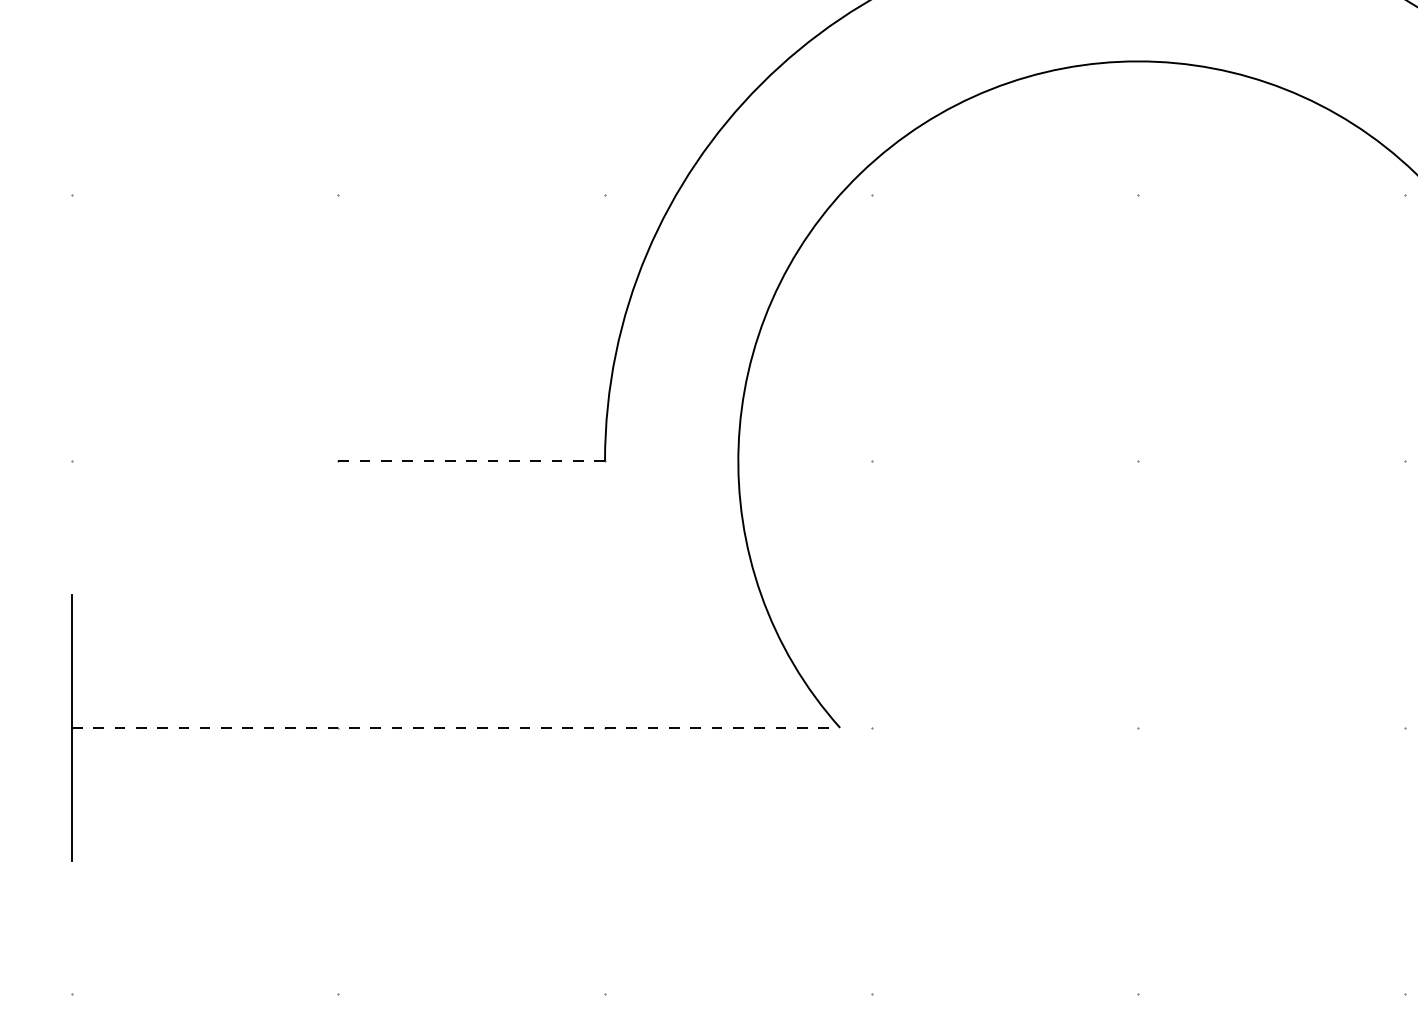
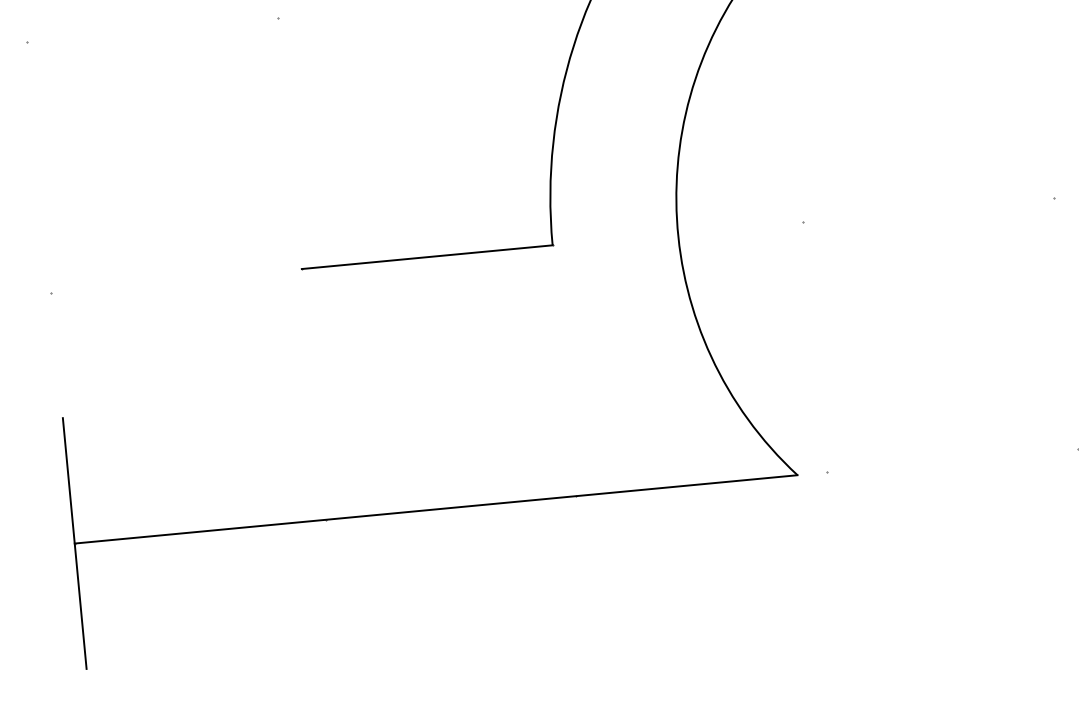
line: (472, 461) -> (427, 257), dashed -> solid
line: (456, 727) -> (436, 508), dashed -> solid

